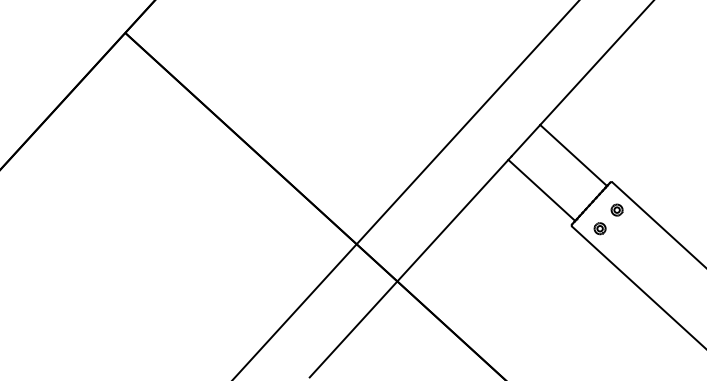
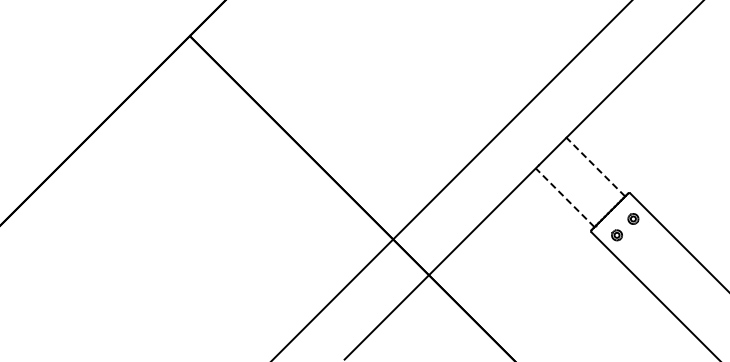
line: (573, 155) -> (595, 167), solid -> dashed
line: (542, 190) -> (565, 197), solid -> dashed

